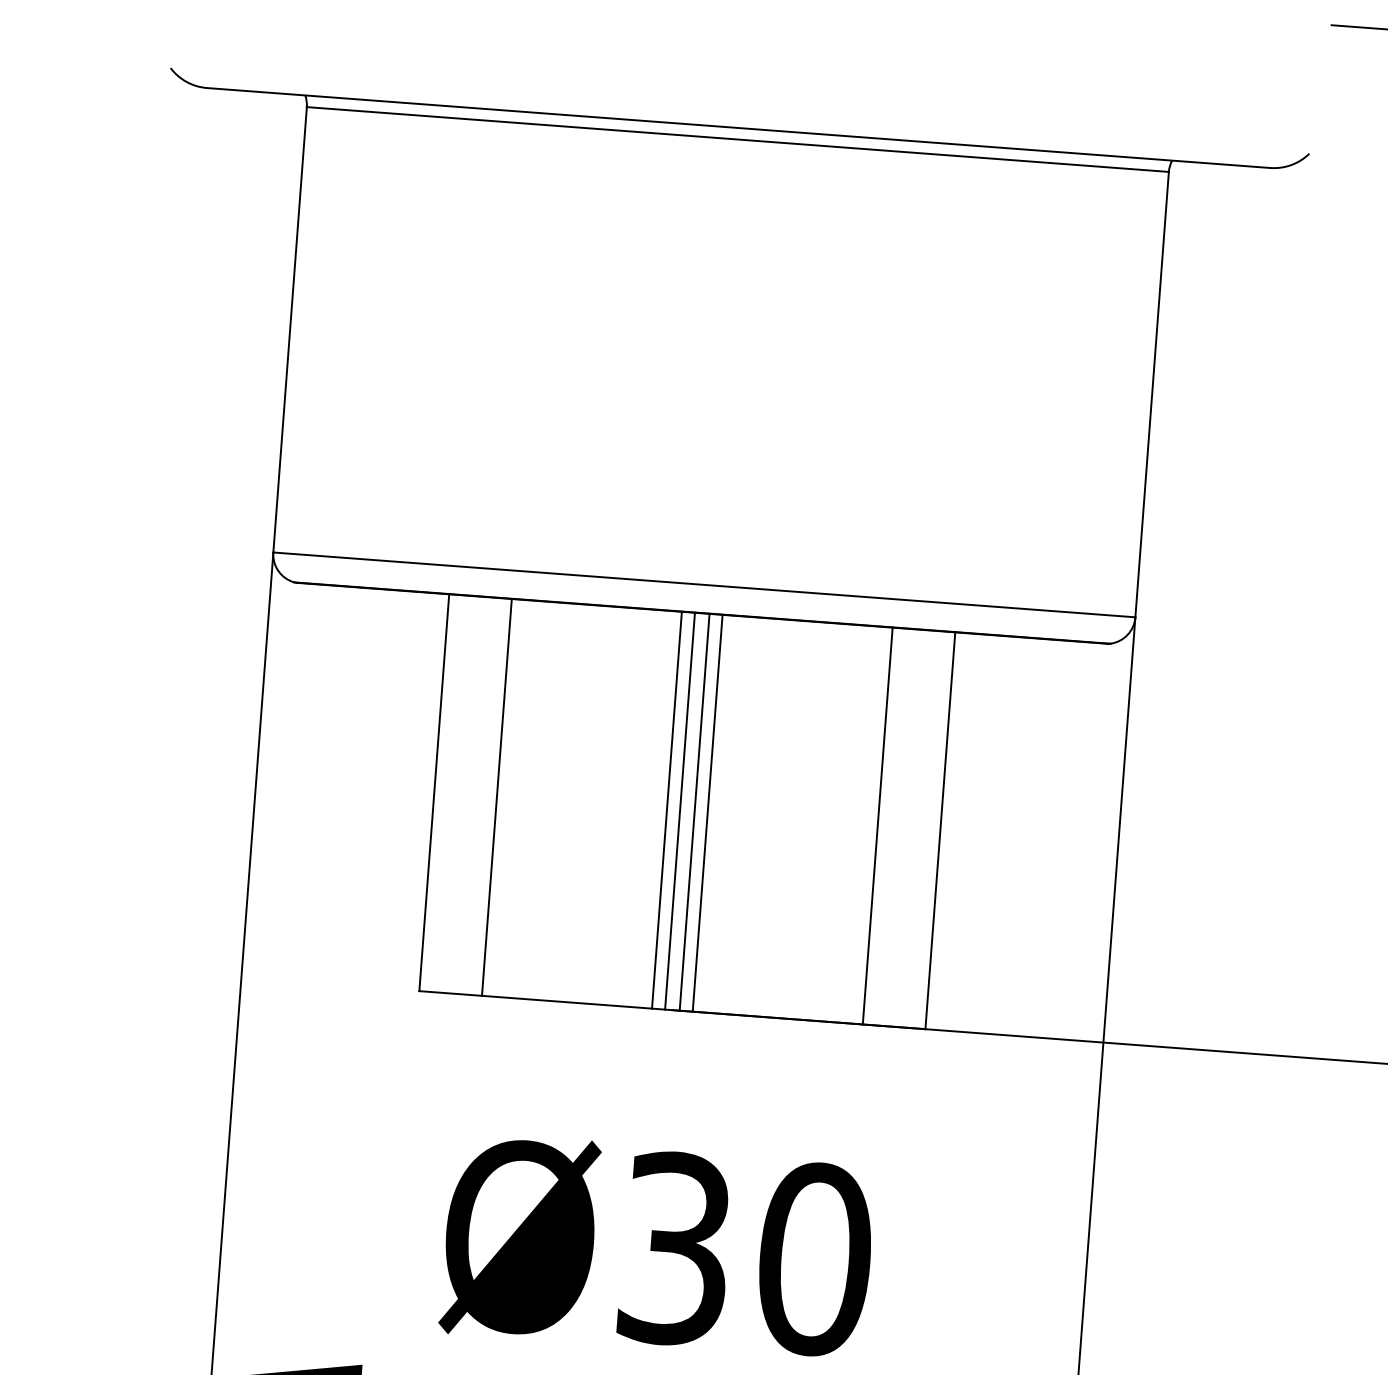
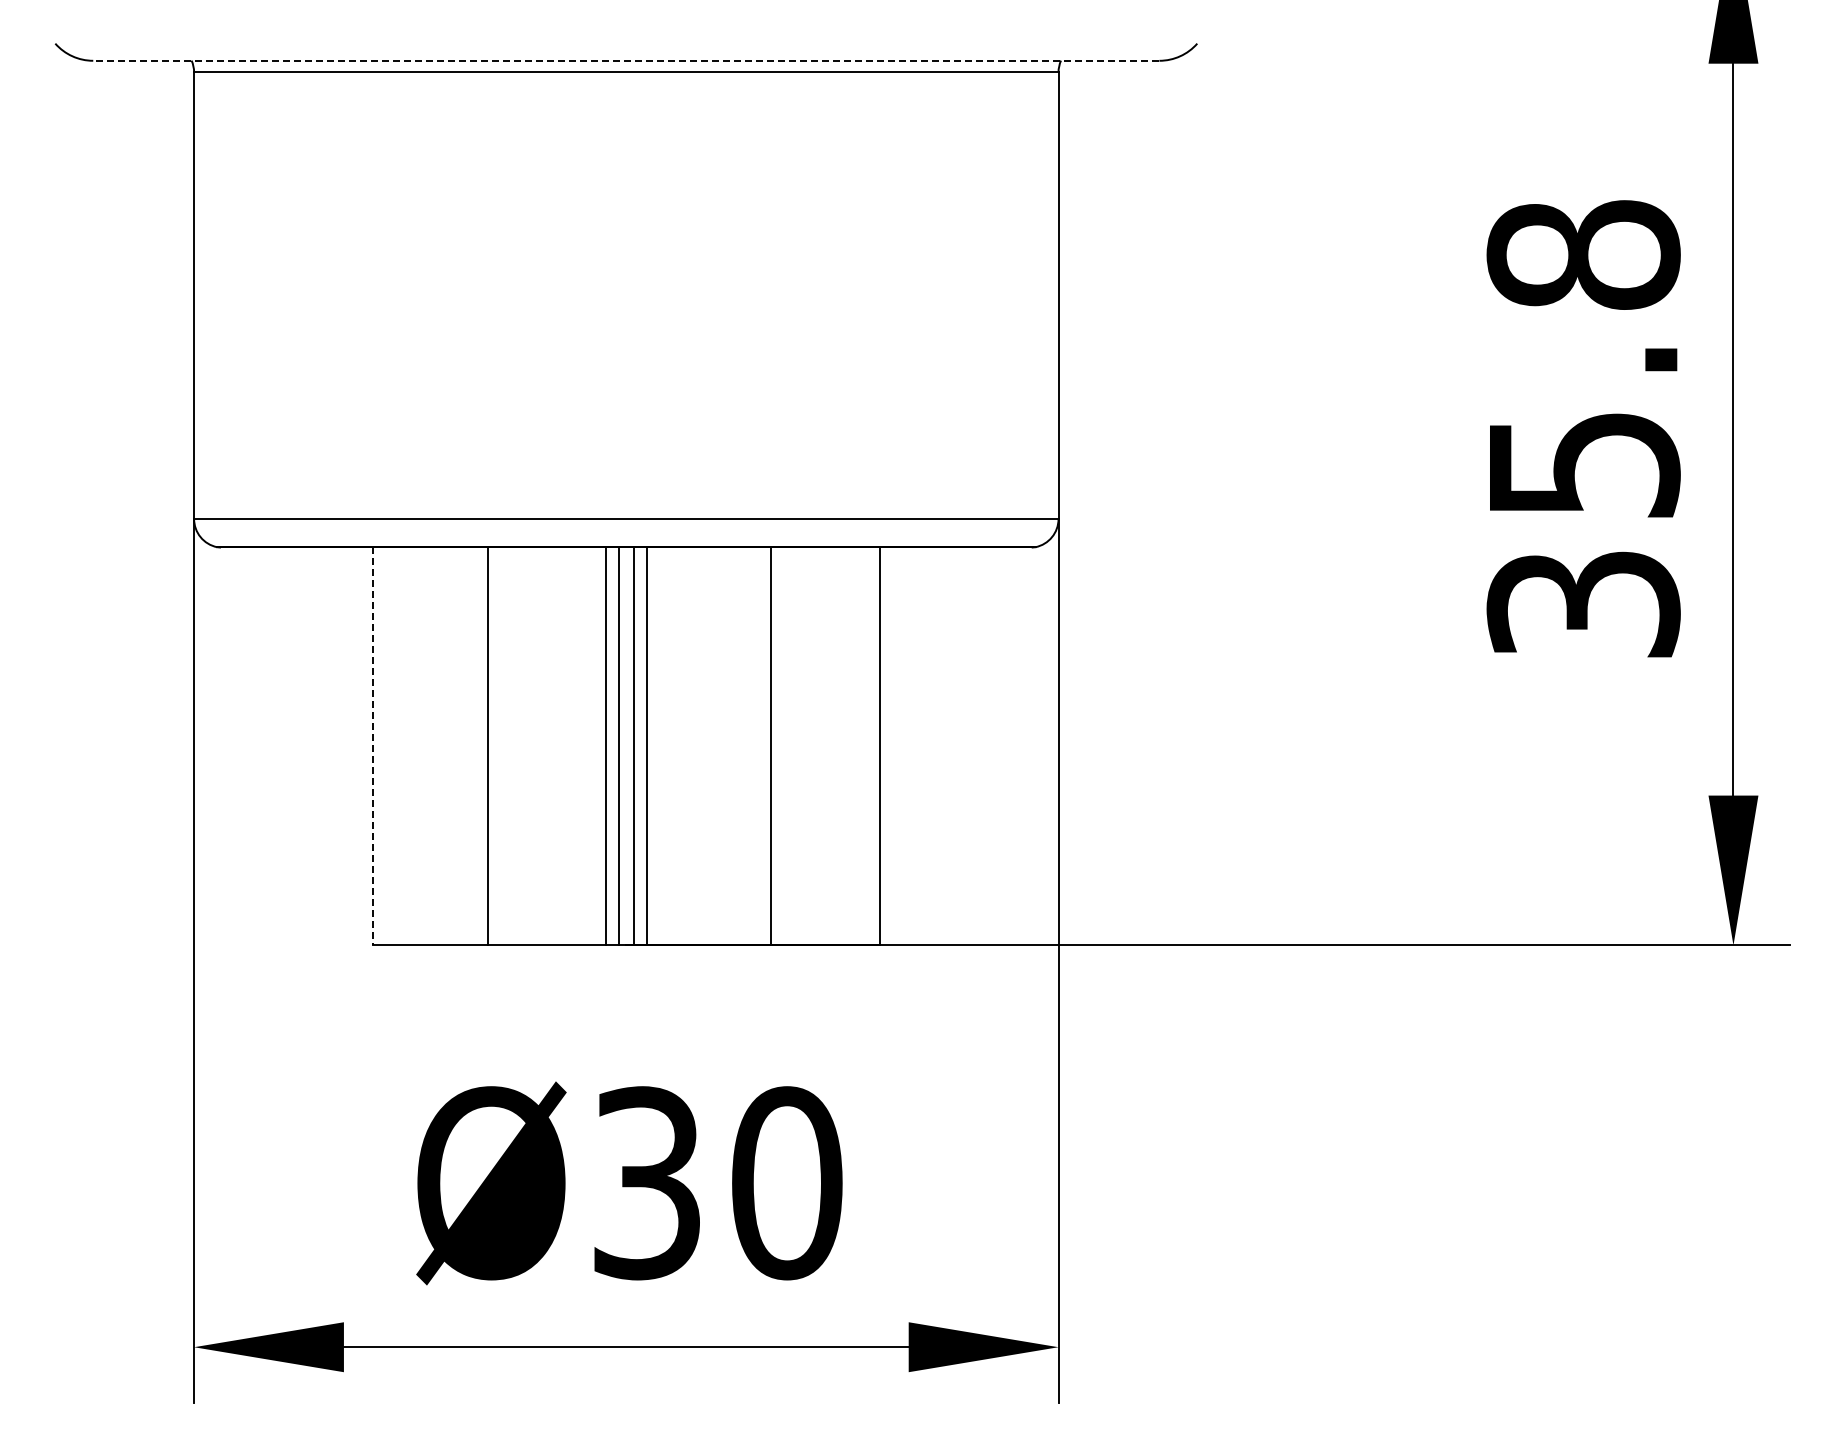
line: (737, 127) -> (625, 60), solid -> dashed
line: (434, 792) -> (372, 746), solid -> dashed
line: (497, 797) -> (488, 746), moved
line: (877, 826) -> (771, 746), moved

